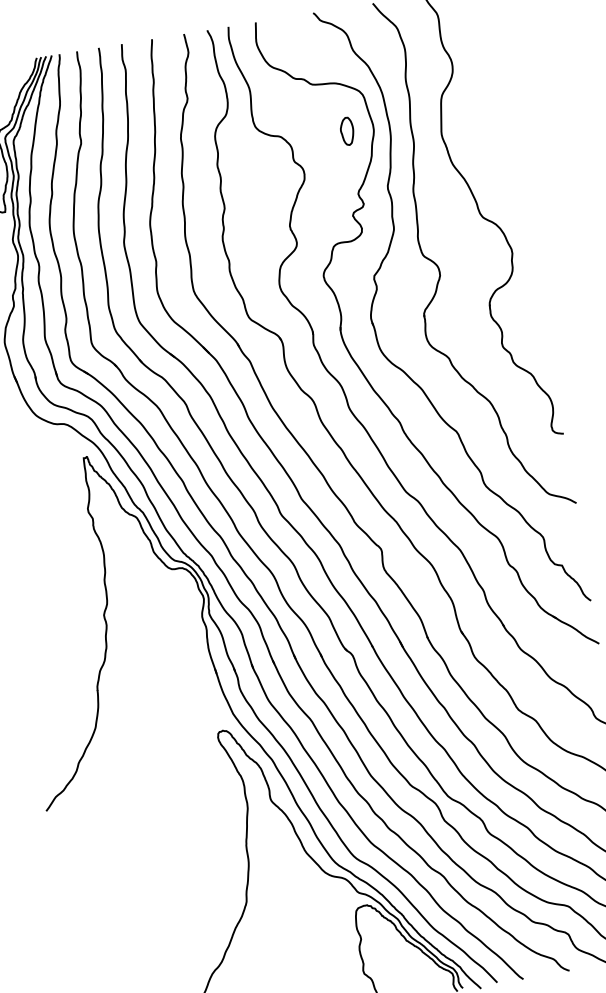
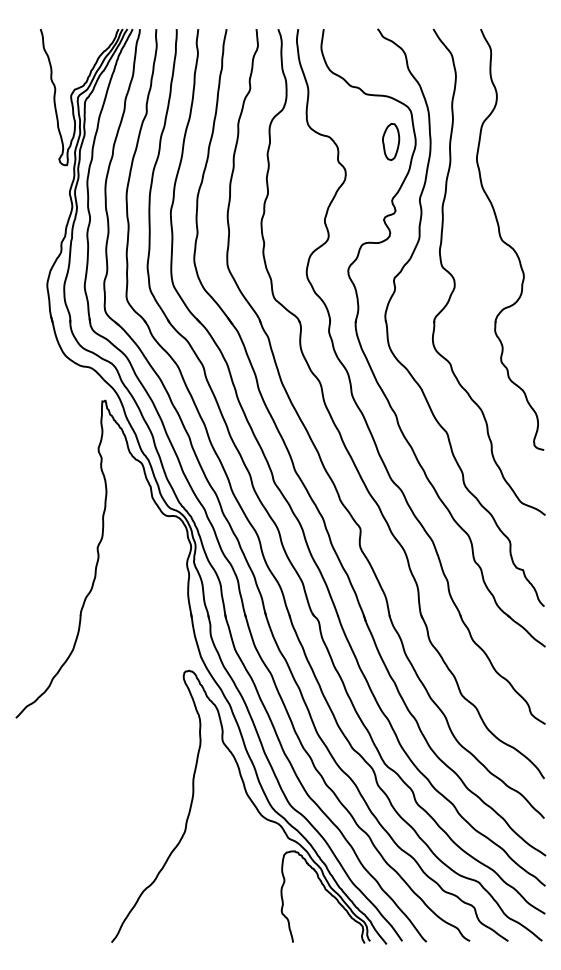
part: (347, 131) -> (391, 142), size x1.43

